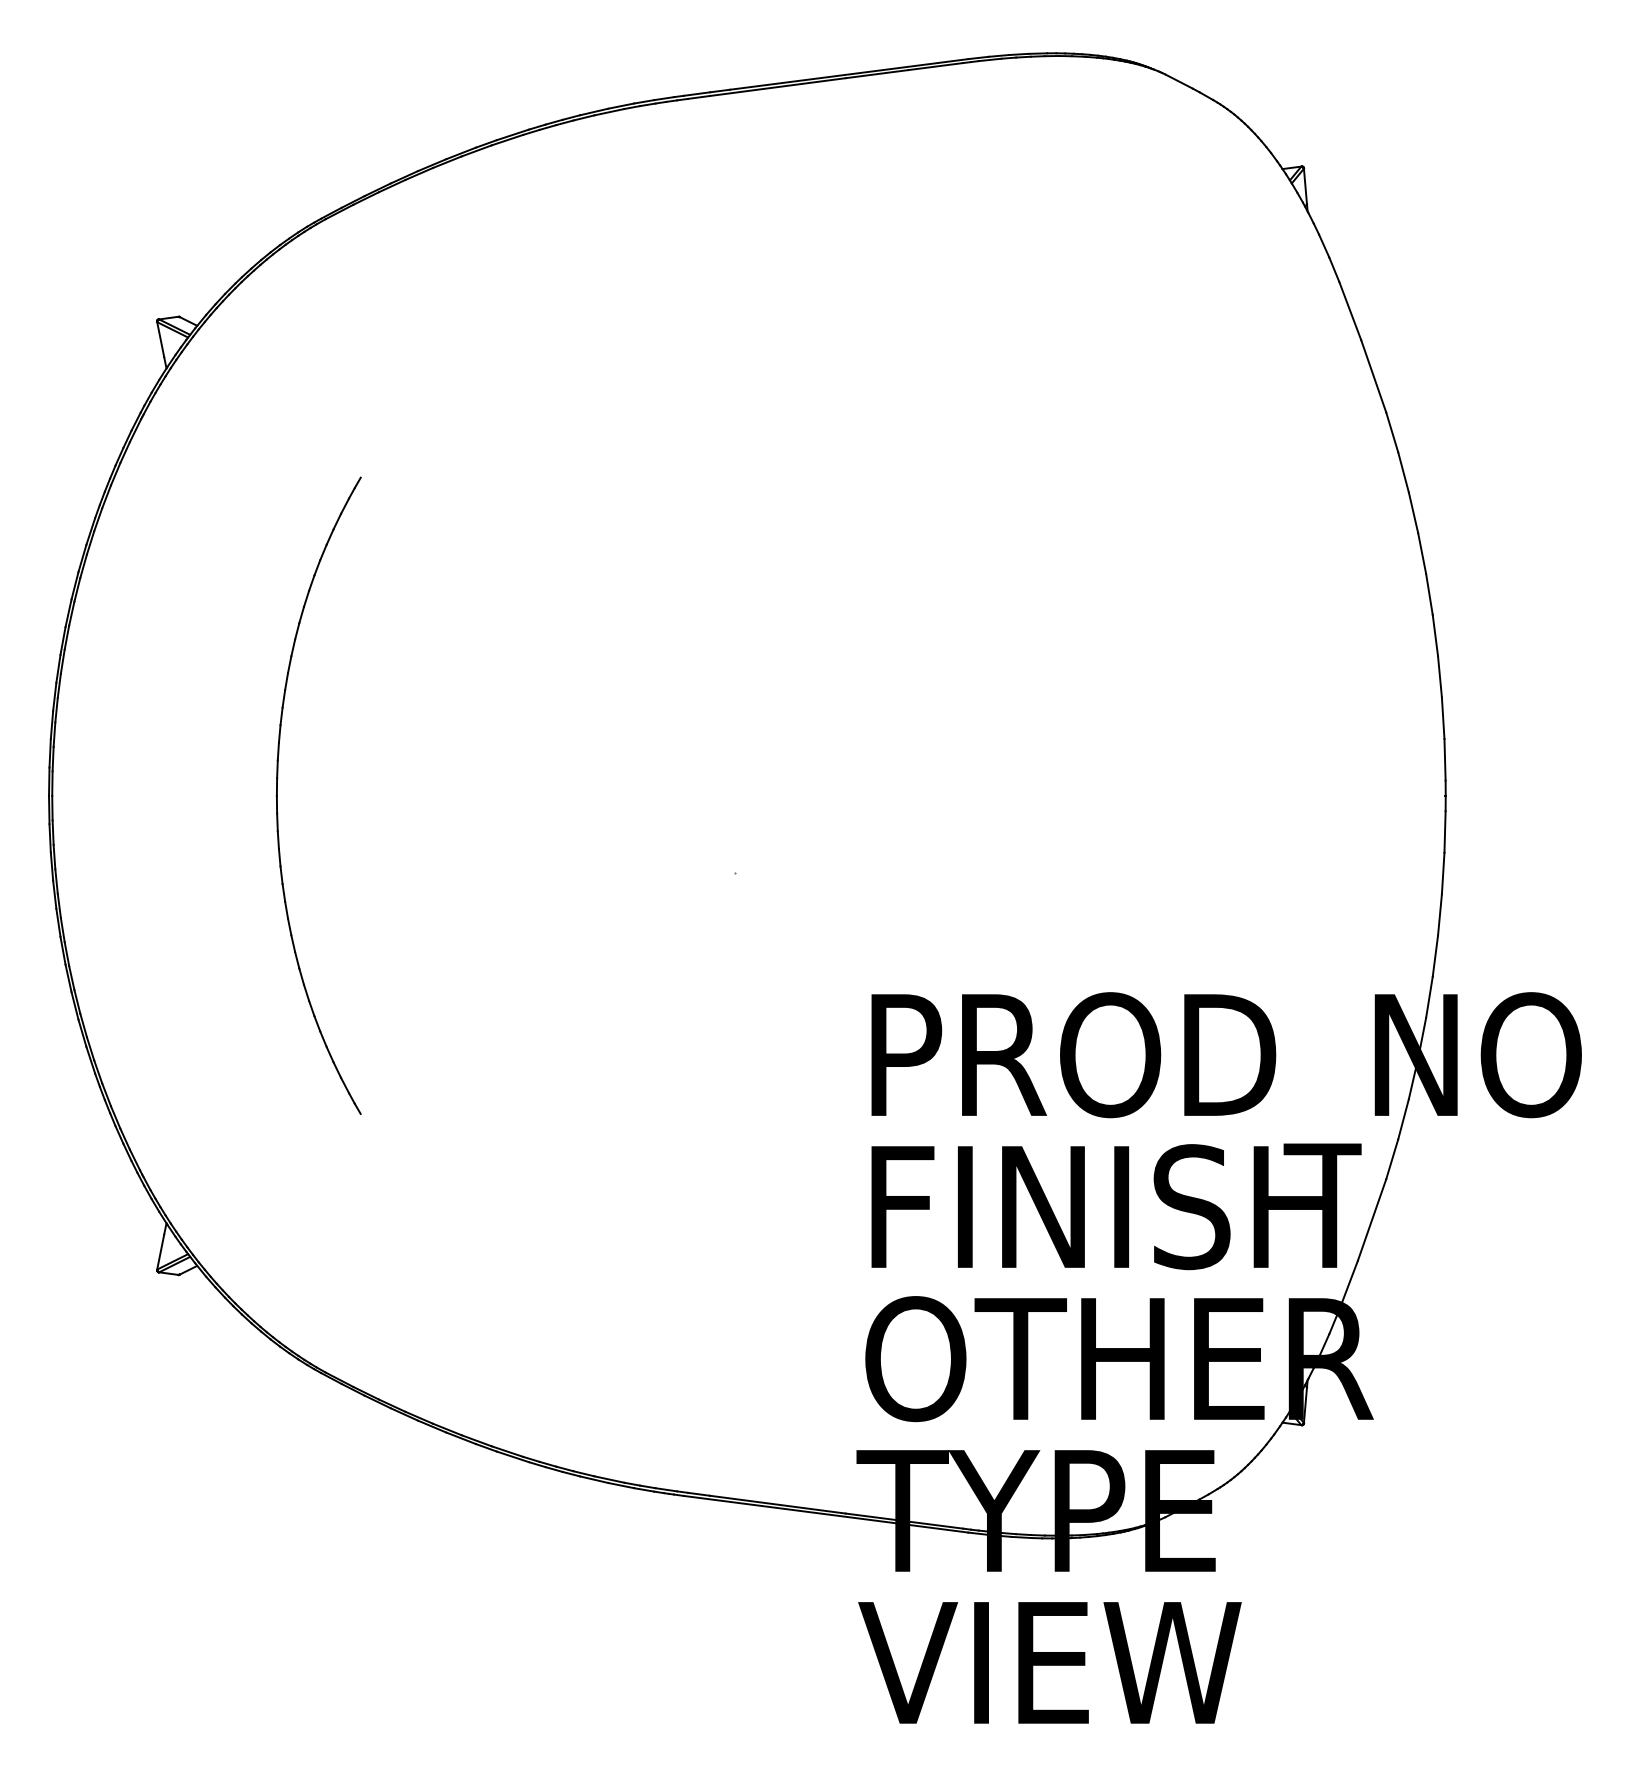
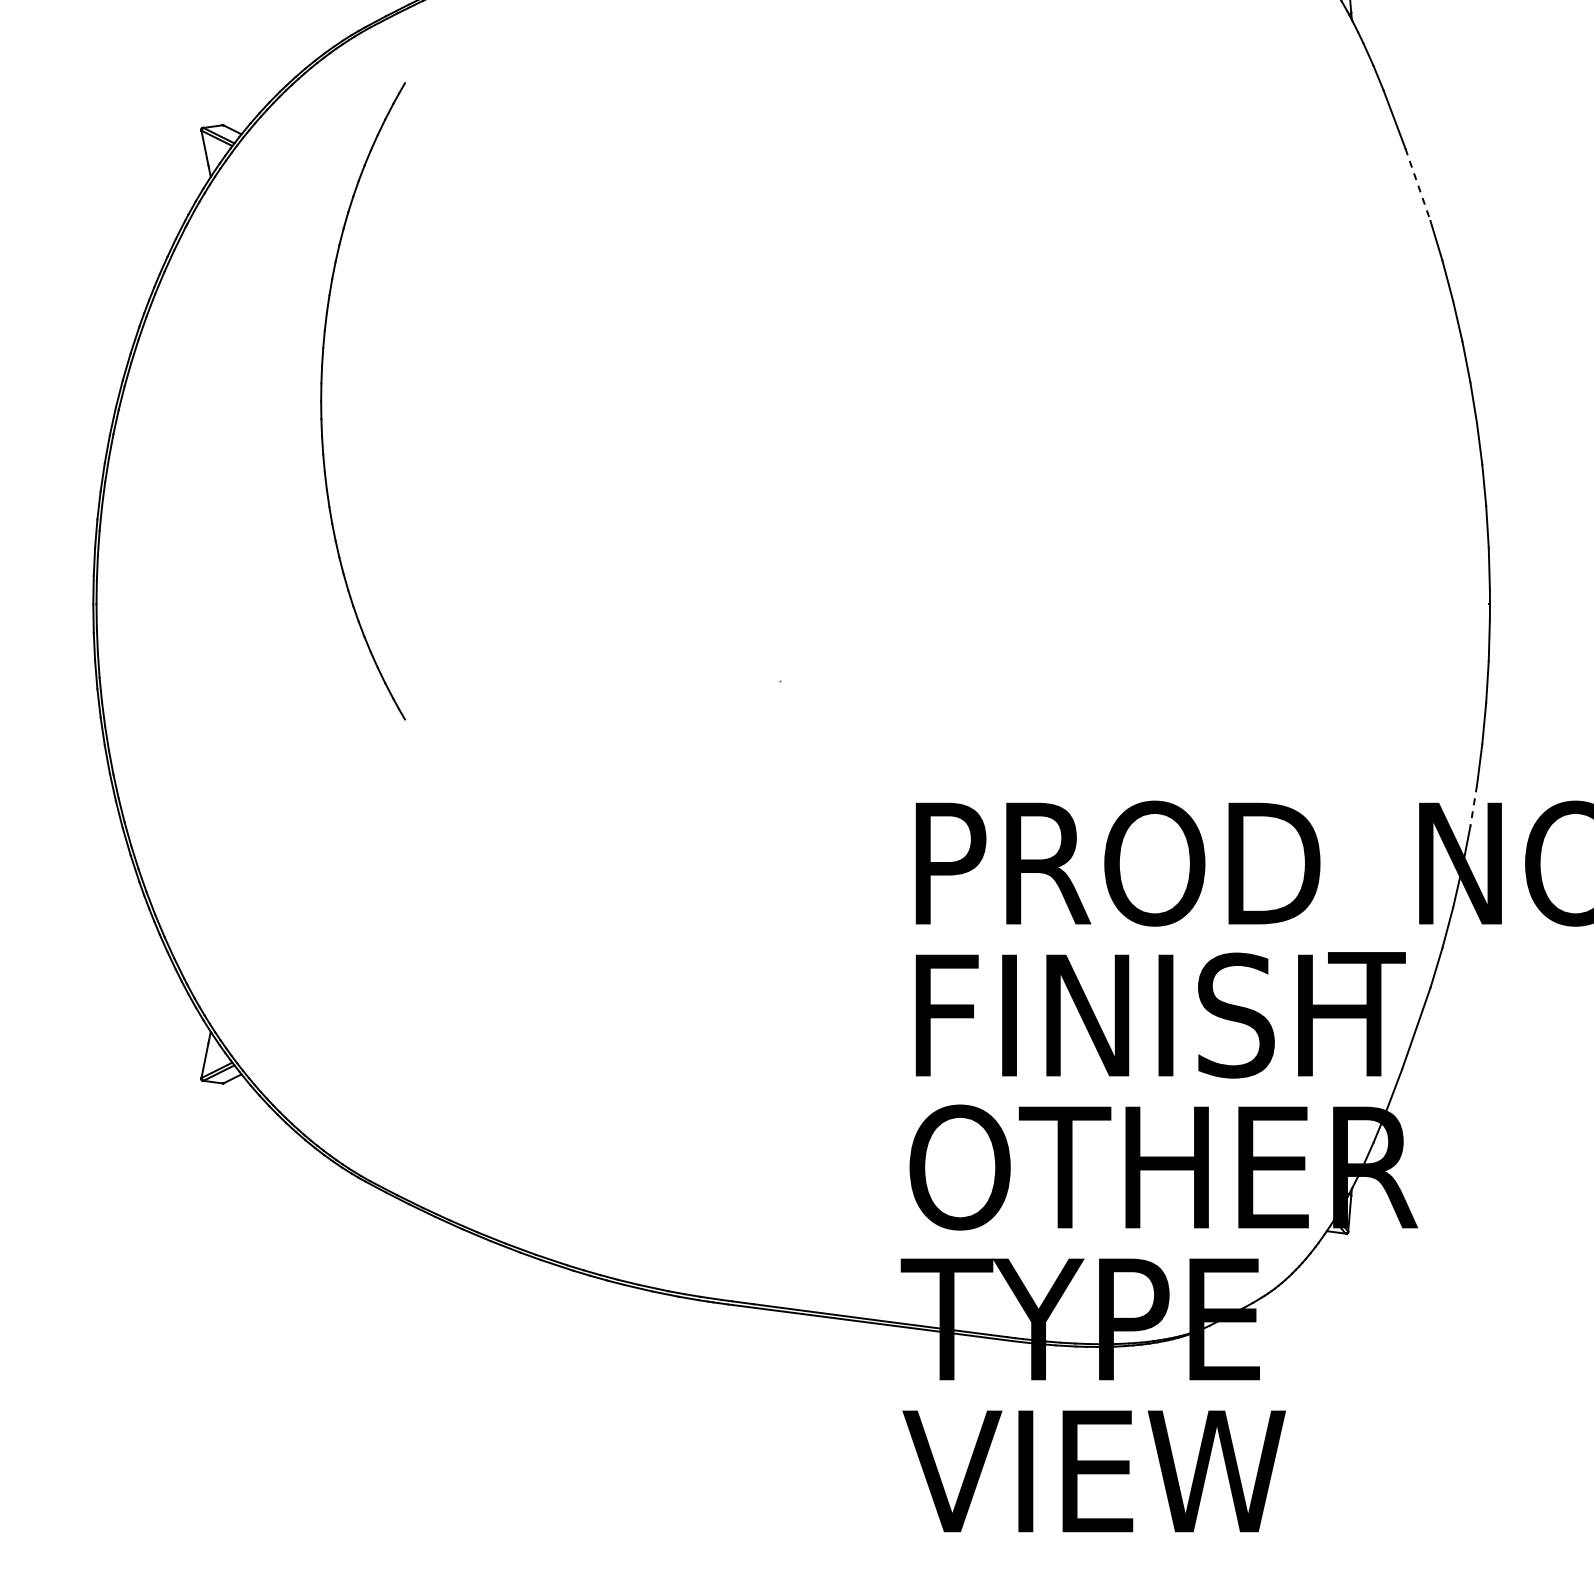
line: (1373, 376) -> (1417, 185), solid -> dashed
part: (277, 795) -> (321, 401), moved
line: (1429, 997) -> (1473, 806), solid -> dashed

